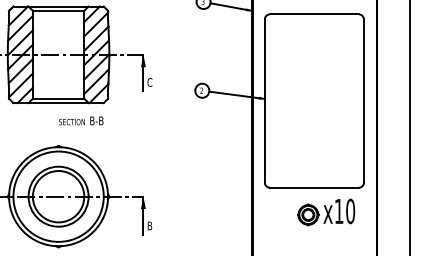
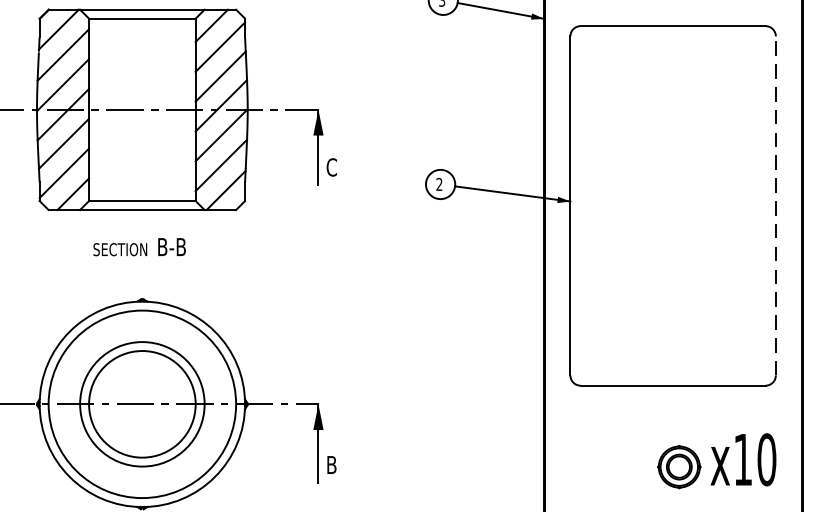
line: (363, 101) -> (775, 206), solid -> dashed
text: (81, 120) -> (140, 246), moved
part: (326, 212) -> (716, 461), moved

